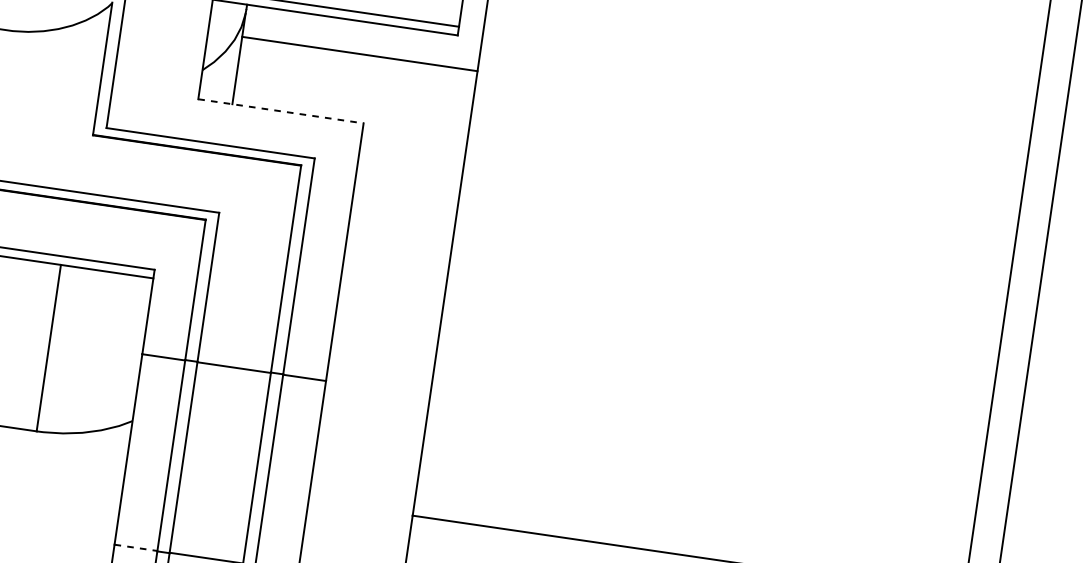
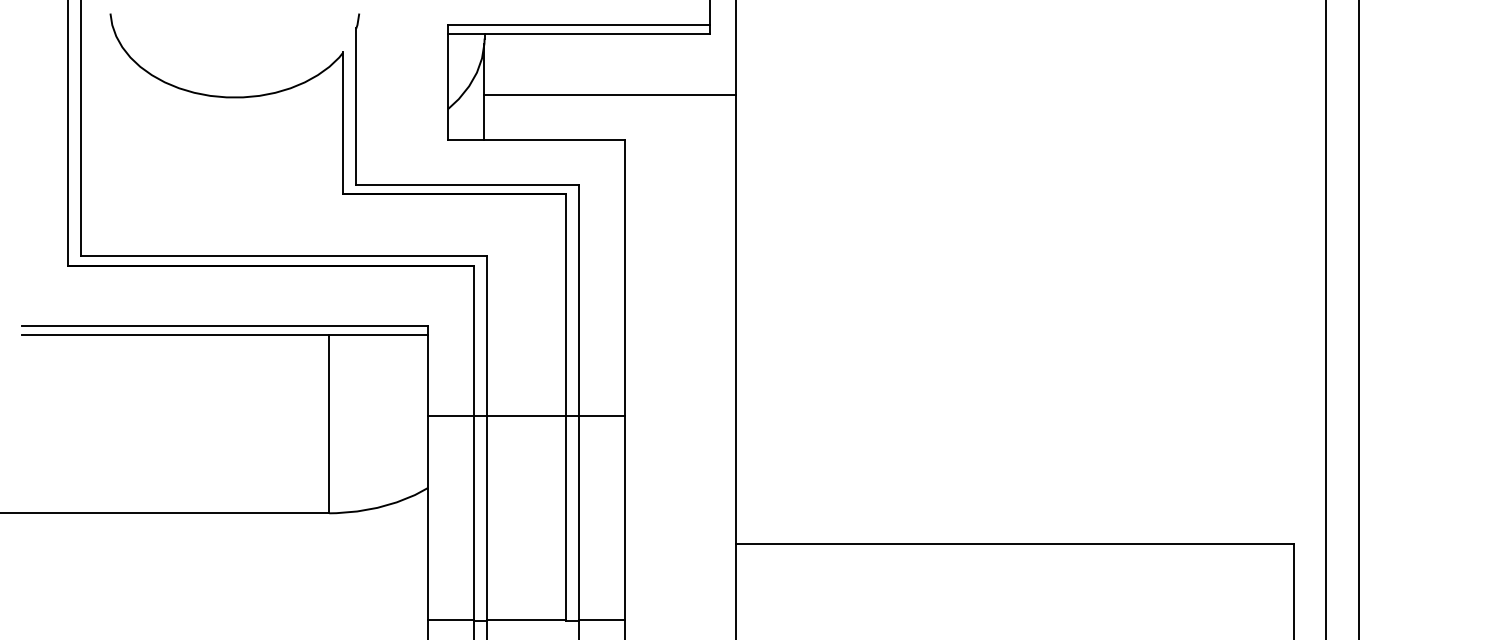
line: (359, 54) -> (610, 95), moved
line: (281, 111) -> (536, 140), dashed -> solid
line: (136, 548) -> (451, 620), dashed -> solid

